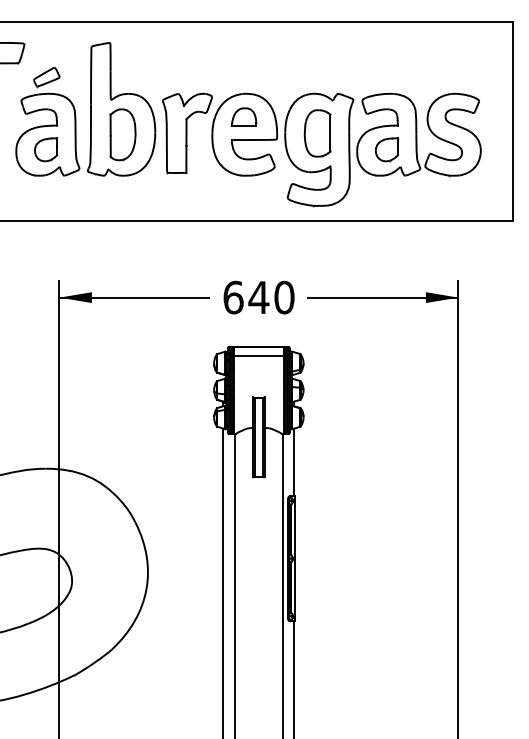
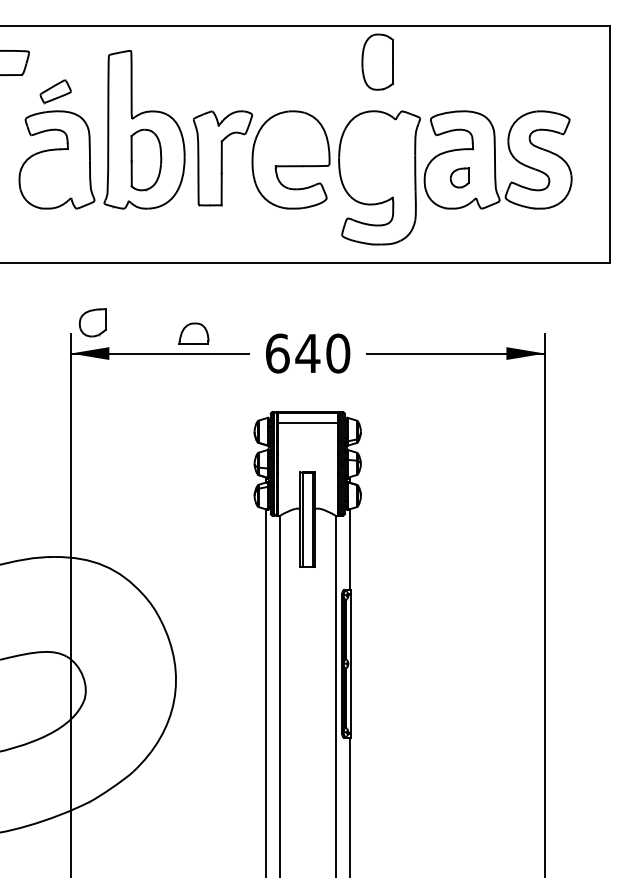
part: (244, 116) -> (194, 333), moved
part: (317, 133) -> (377, 62), moved
part: (46, 149) -> (93, 322), moved
part: (386, 149) -> (459, 177), size x0.7

